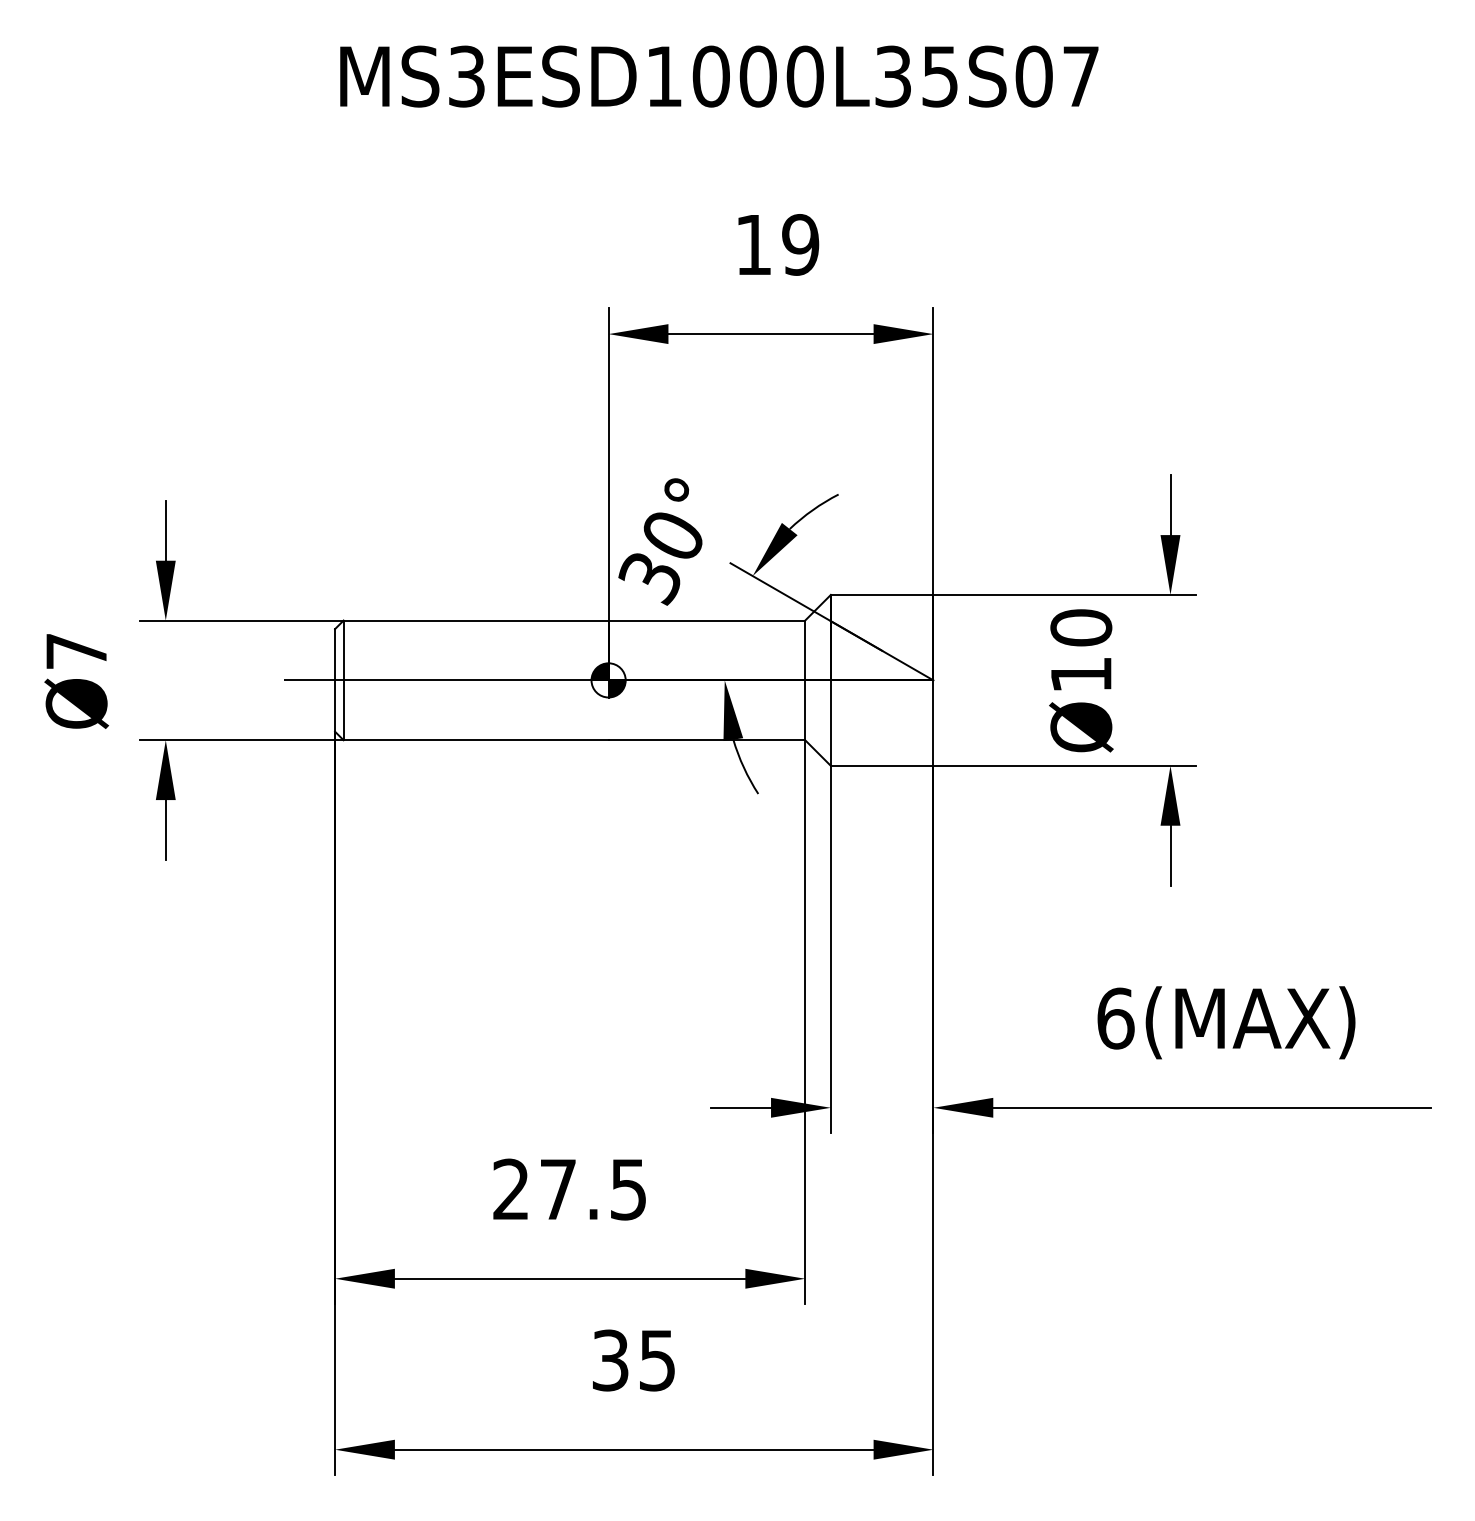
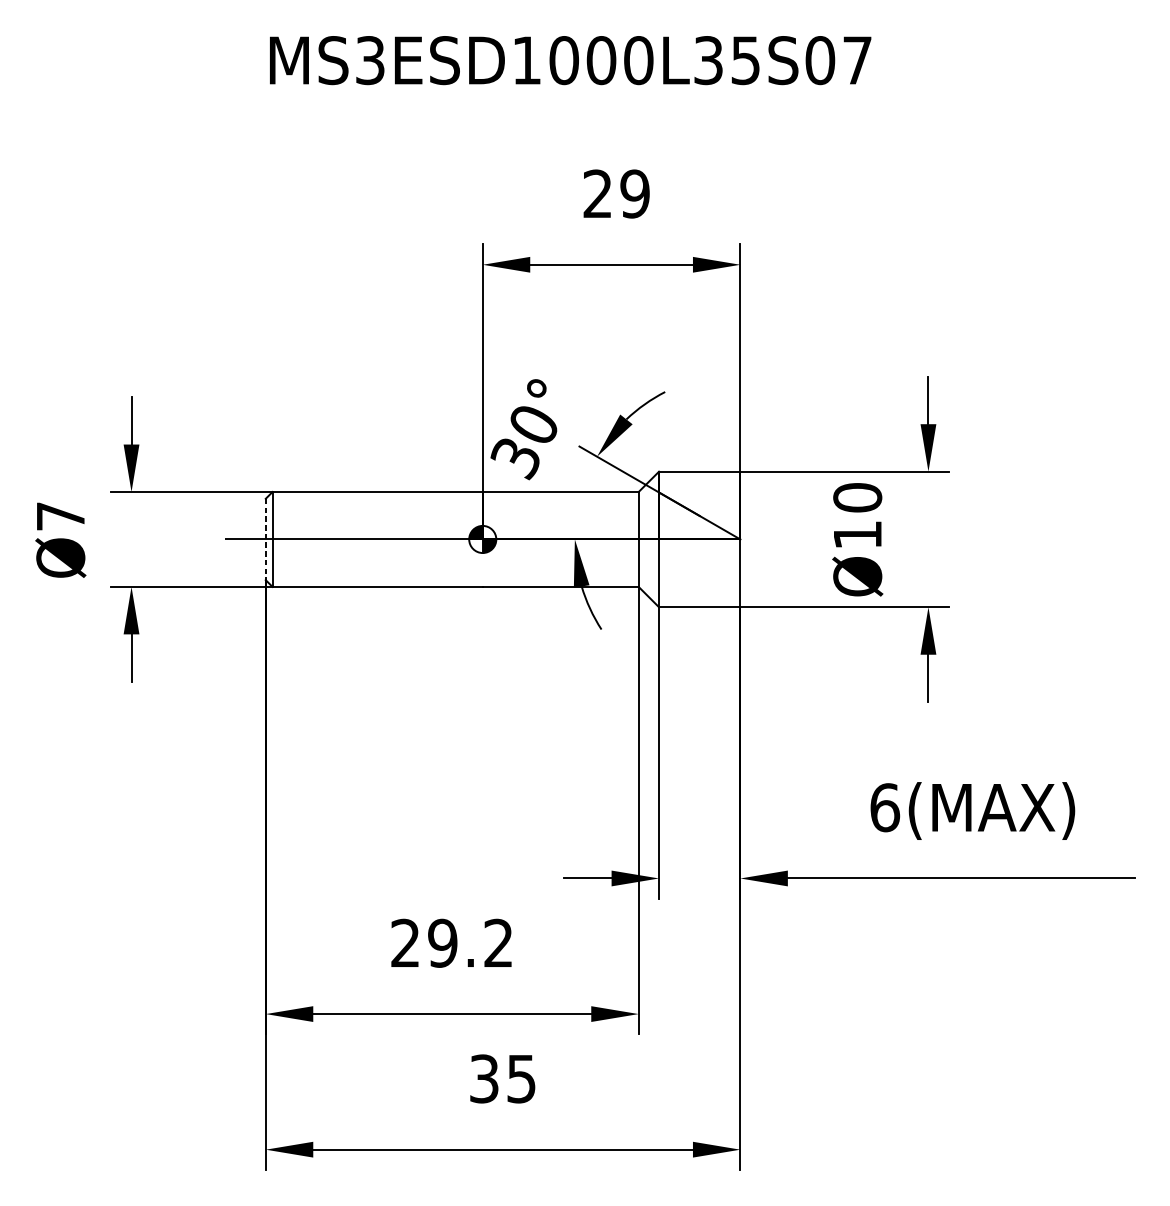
text: (752, 244) -> (596, 193), 19 -> 29
line: (335, 680) -> (266, 539), solid -> dashed
text: (592, 1189) -> (469, 943), 27.5 -> 29.2

